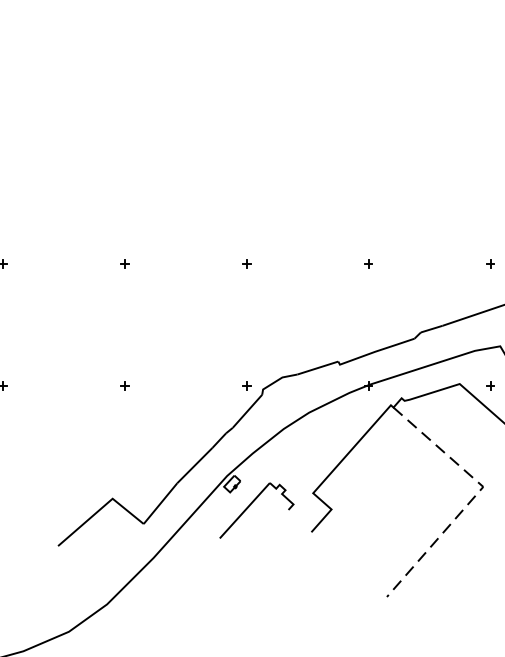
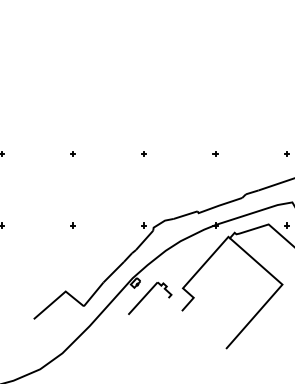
line: (474, 495) -> (277, 289), dashed -> solid

